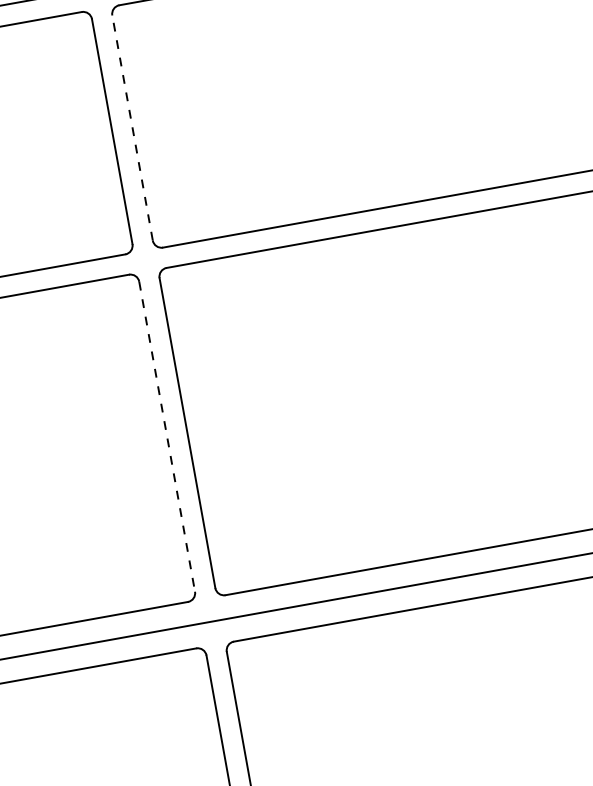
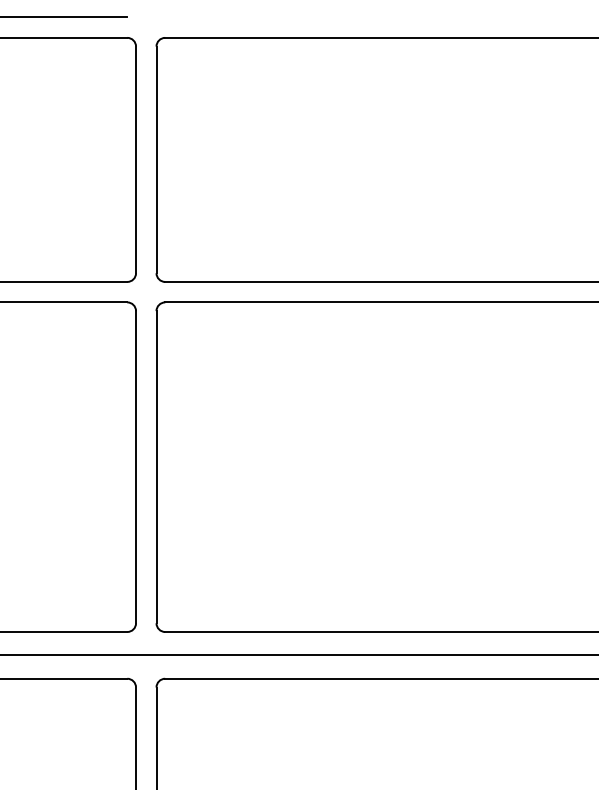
line: (132, 127) -> (156, 159), dashed -> solid
line: (167, 437) -> (136, 467), dashed -> solid

